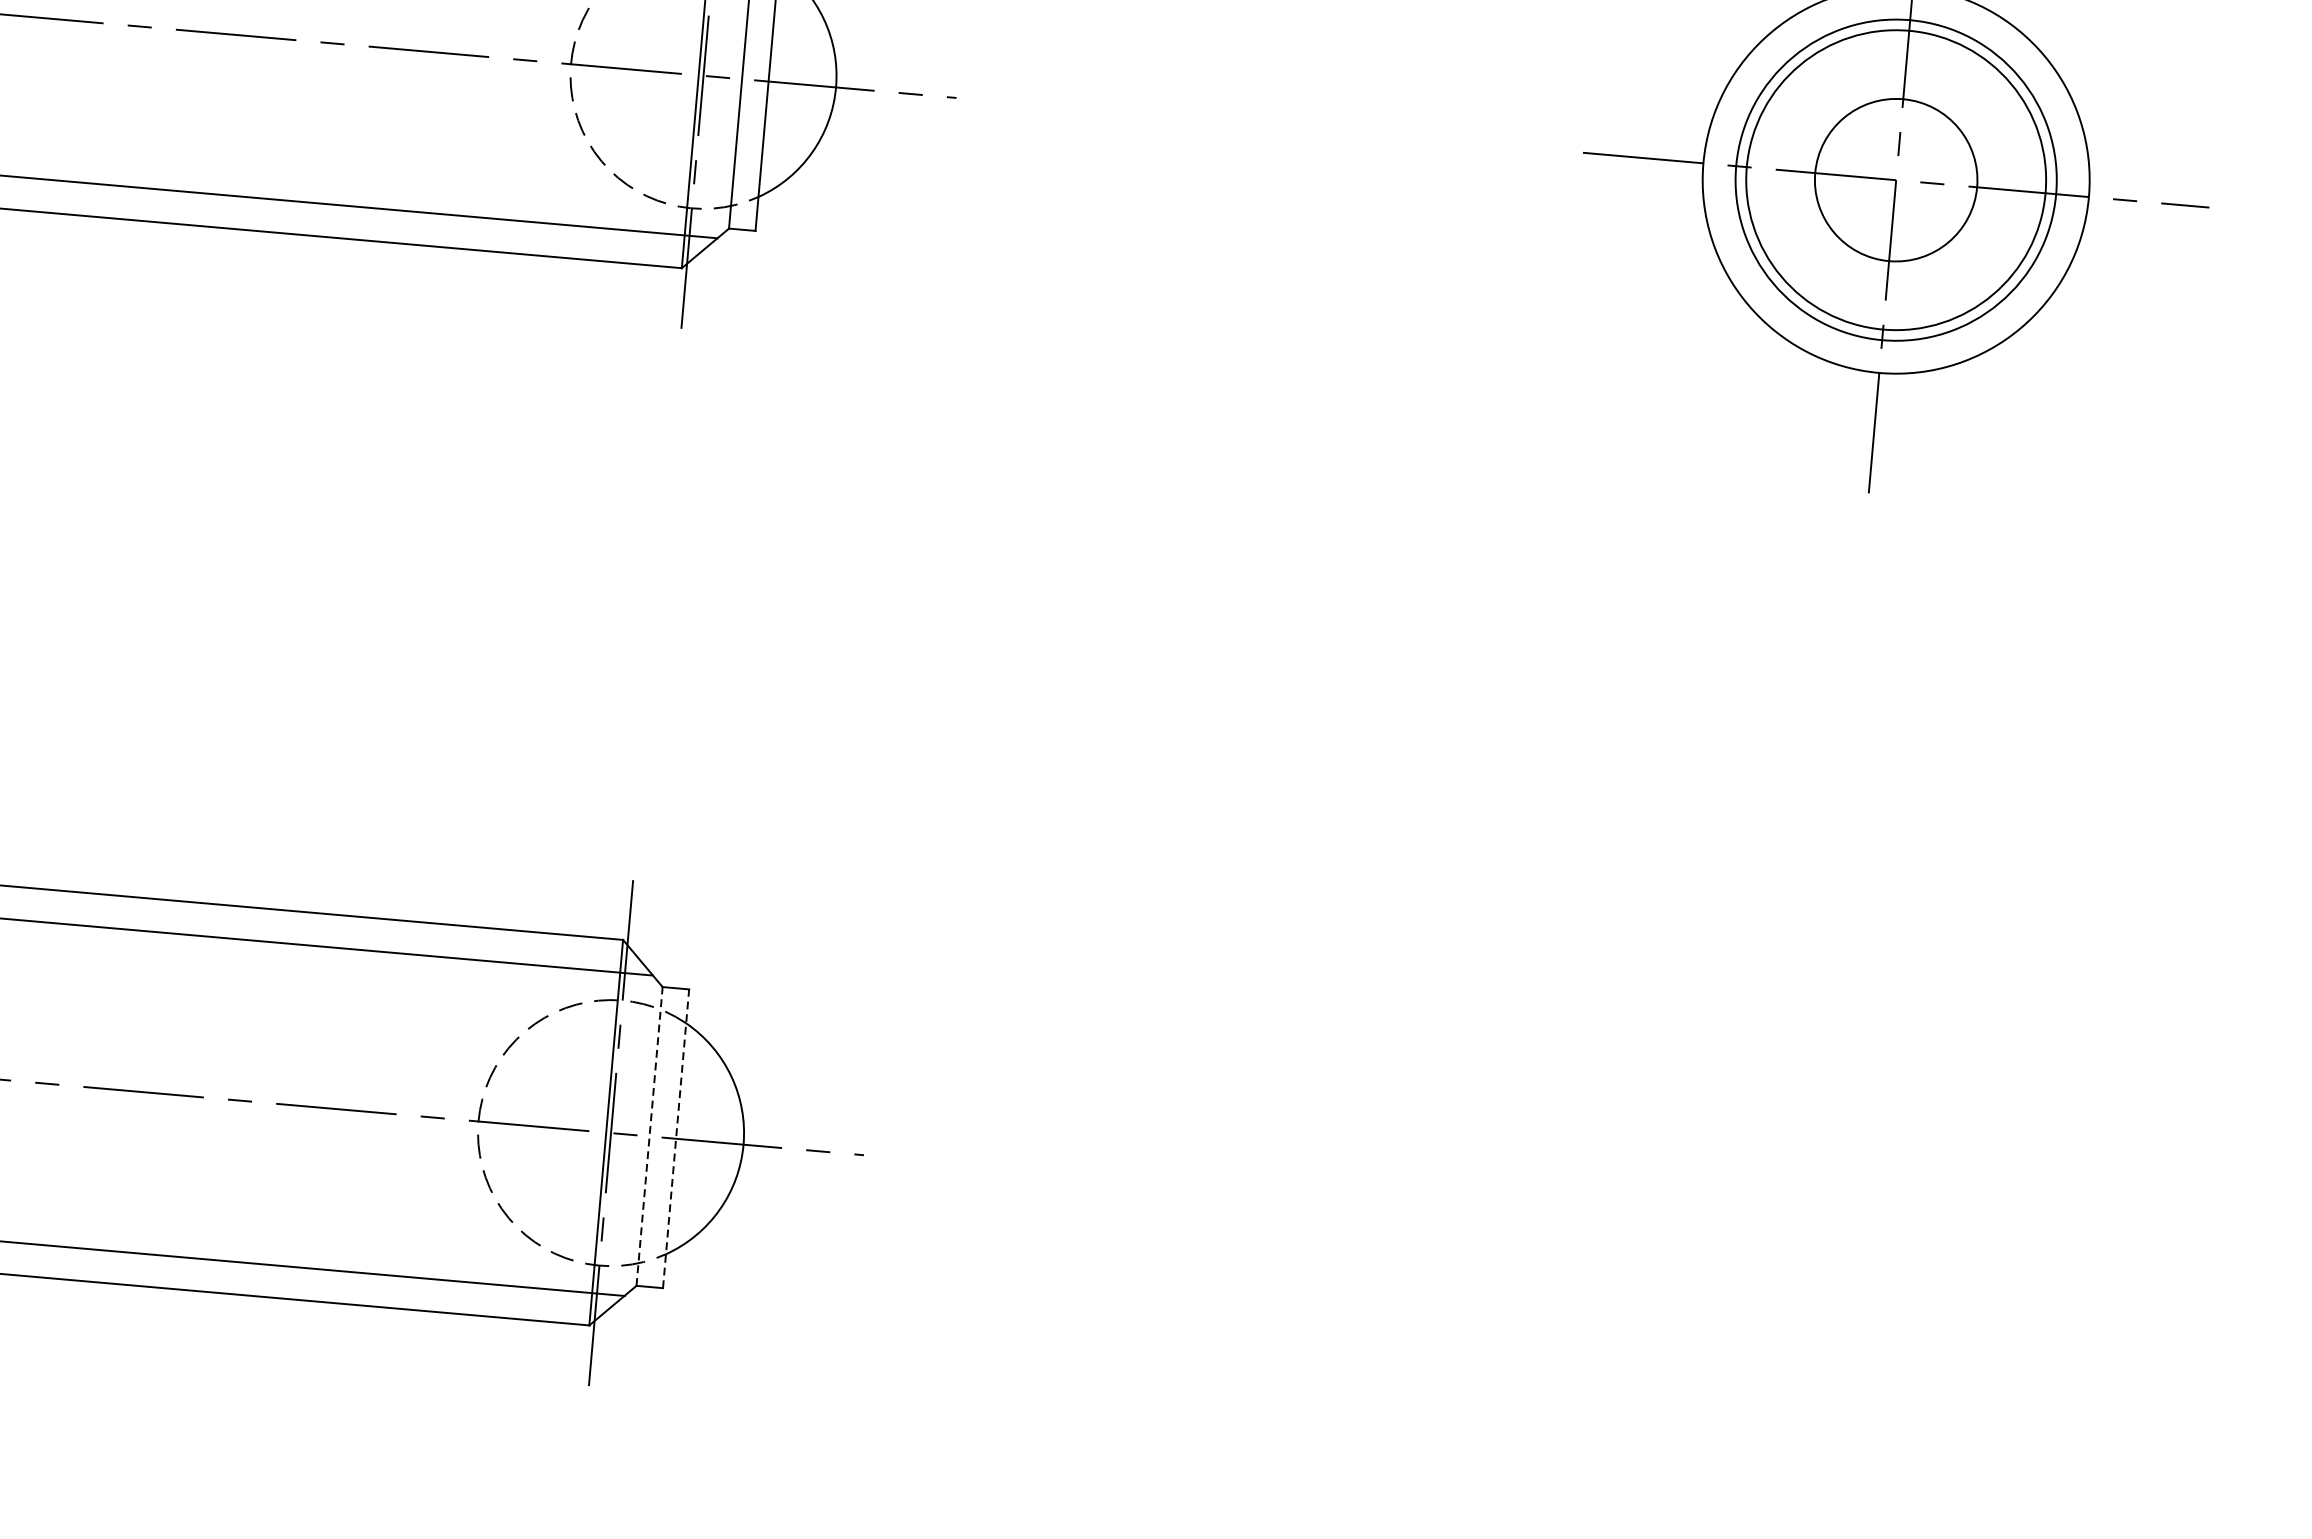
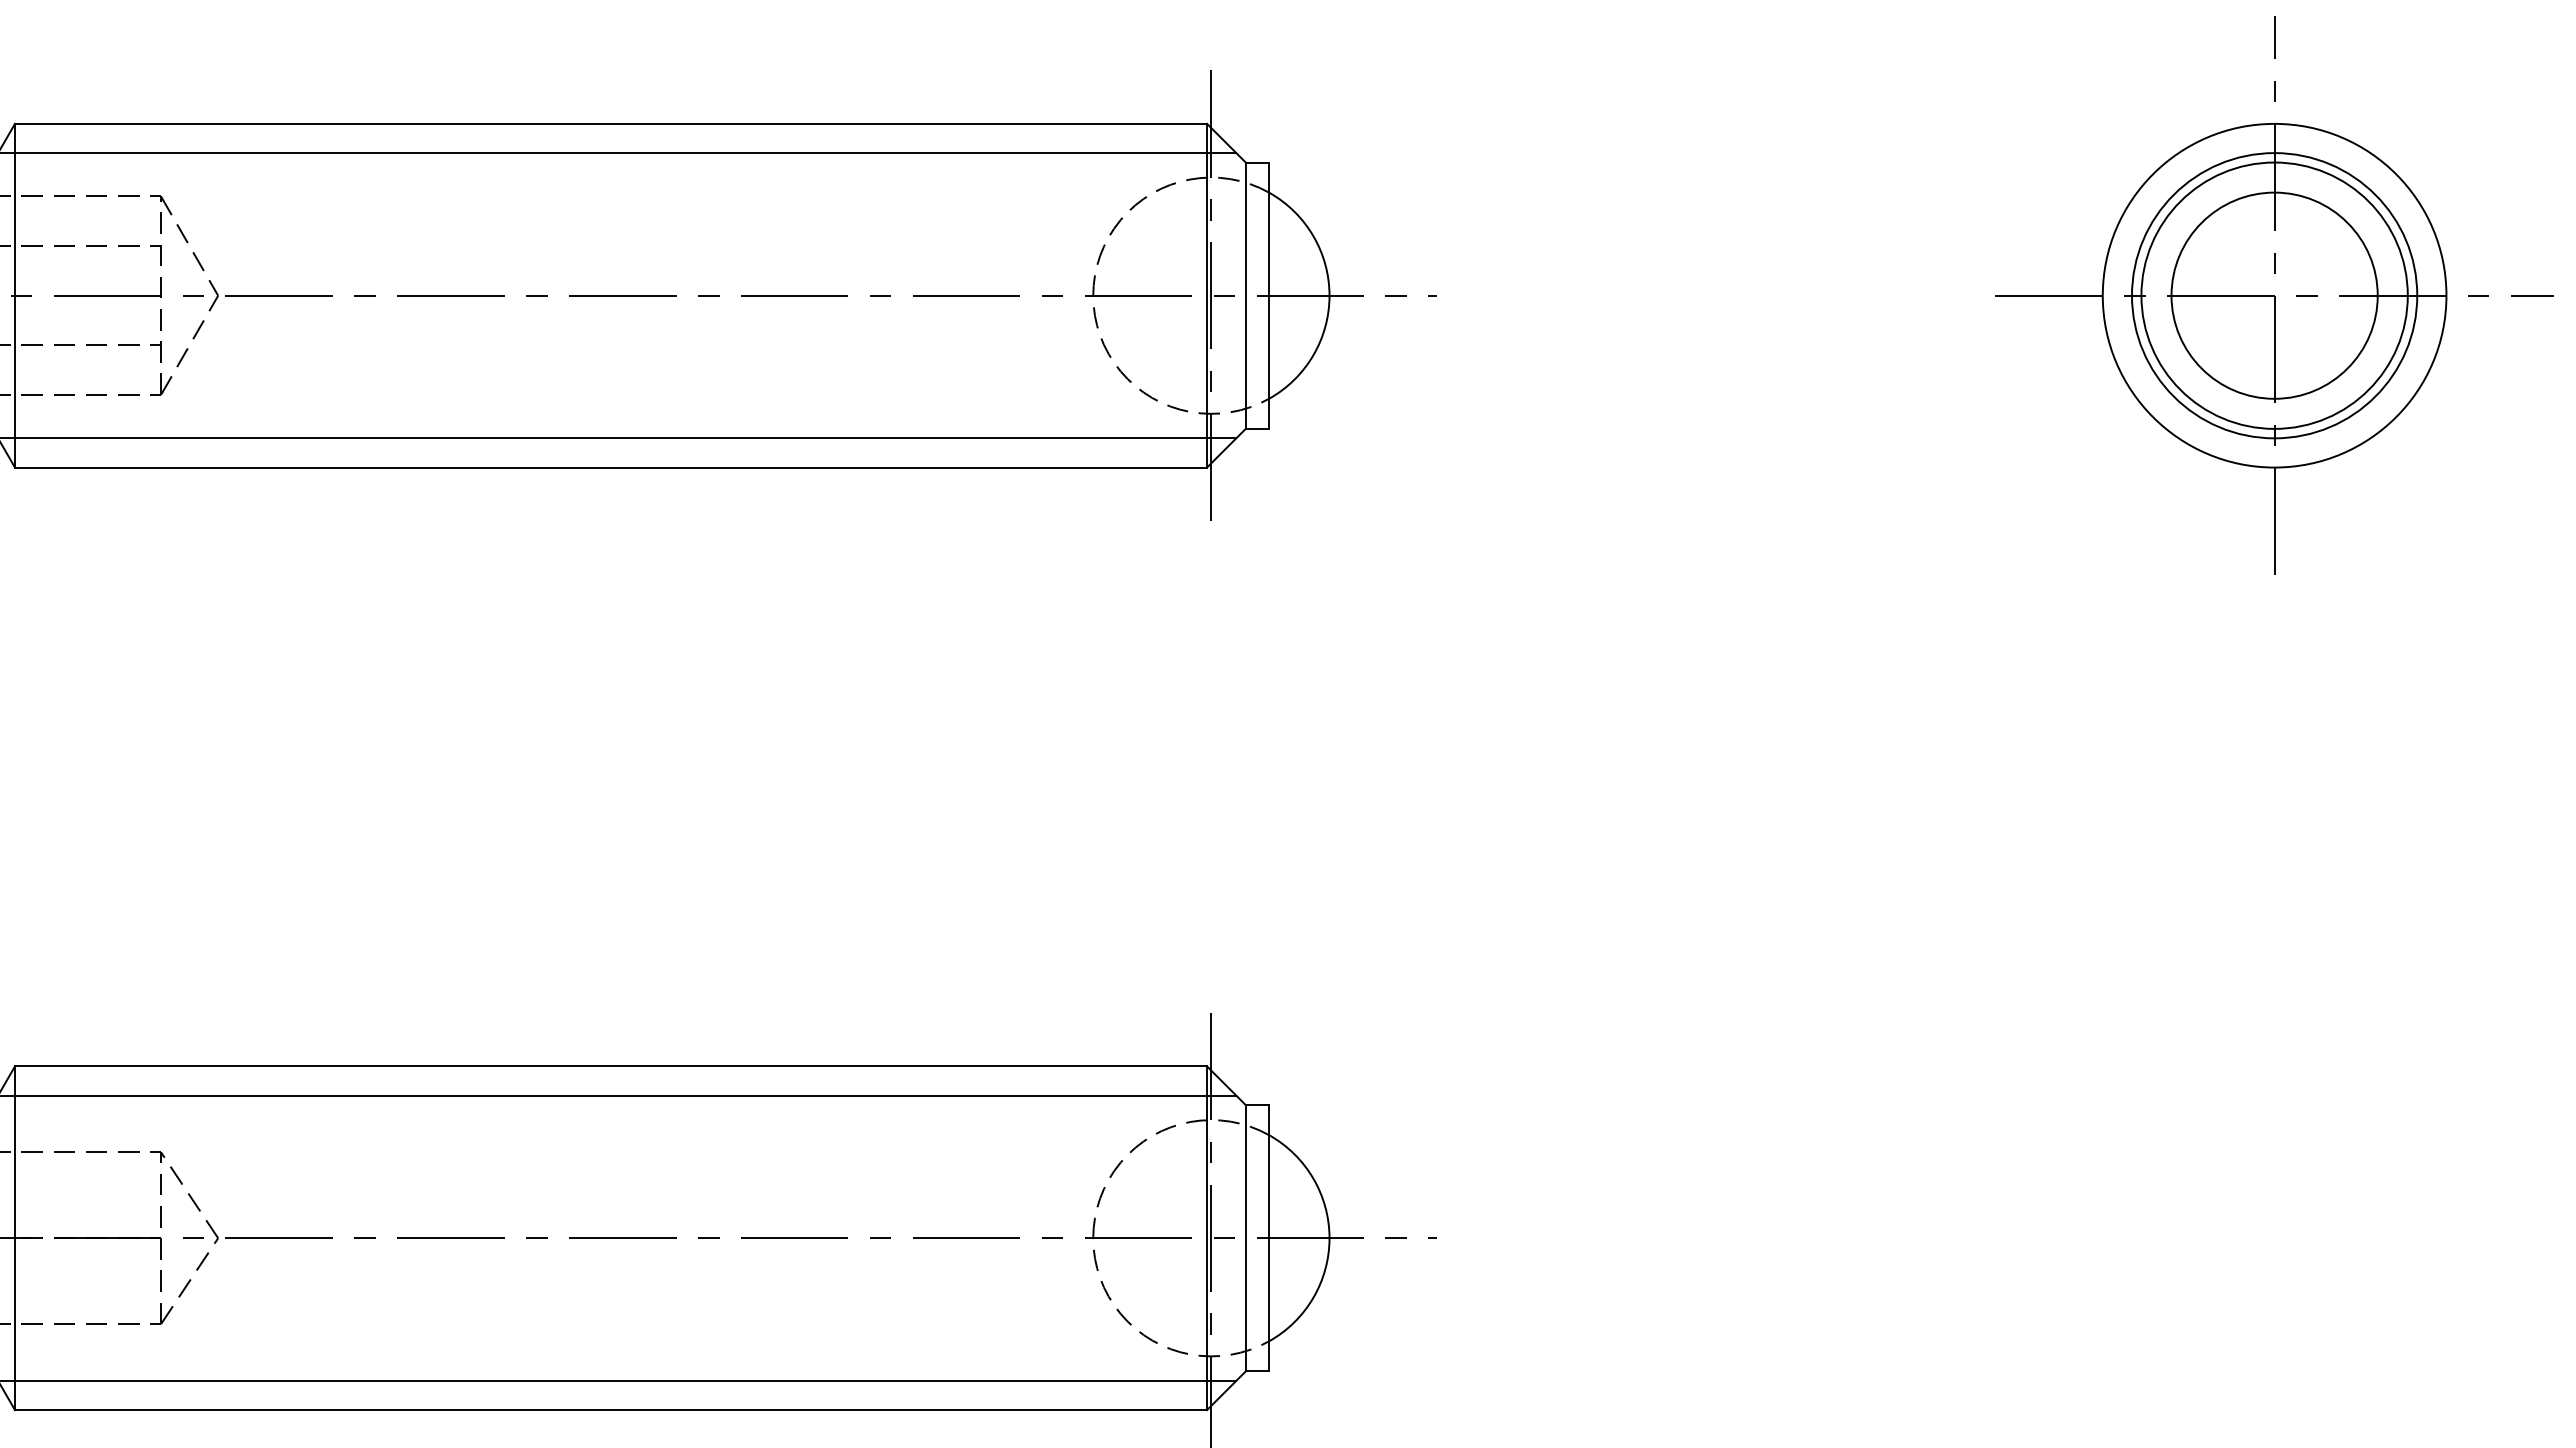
circle: (1896, 179) -> (2274, 295), size x1.43
line: (649, 1135) -> (1245, 1237), dashed -> solid
line: (676, 1137) -> (1269, 1237), dashed -> solid

